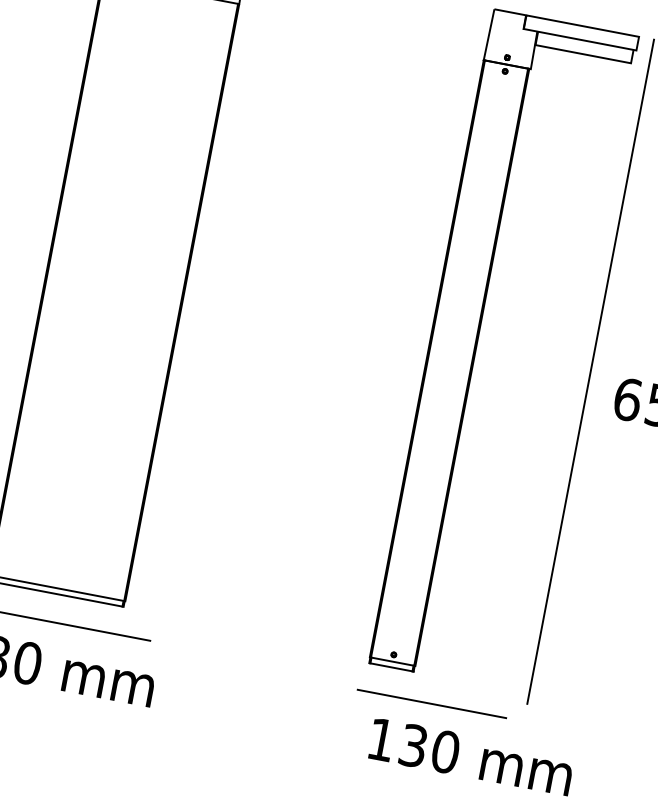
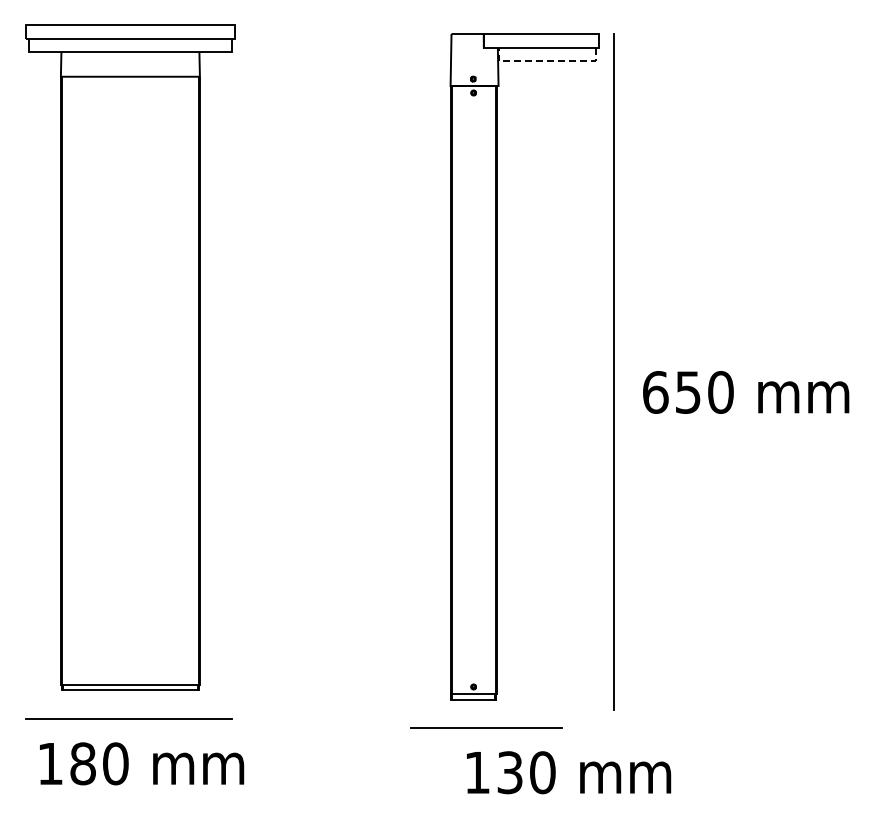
line: (583, 54) -> (547, 61), solid -> dashed
line: (432, 703) -> (486, 727), moved

